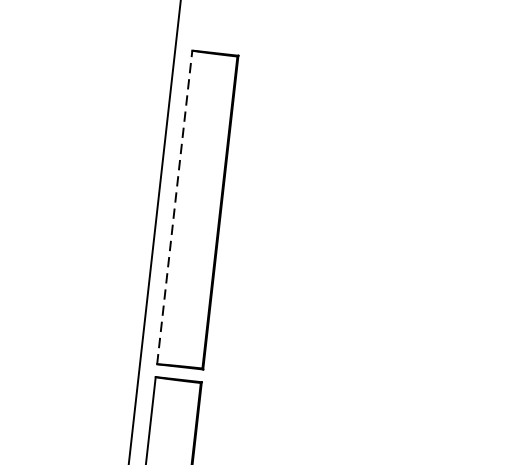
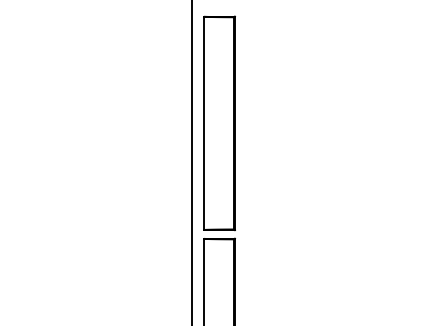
line: (174, 207) -> (203, 123), dashed -> solid

